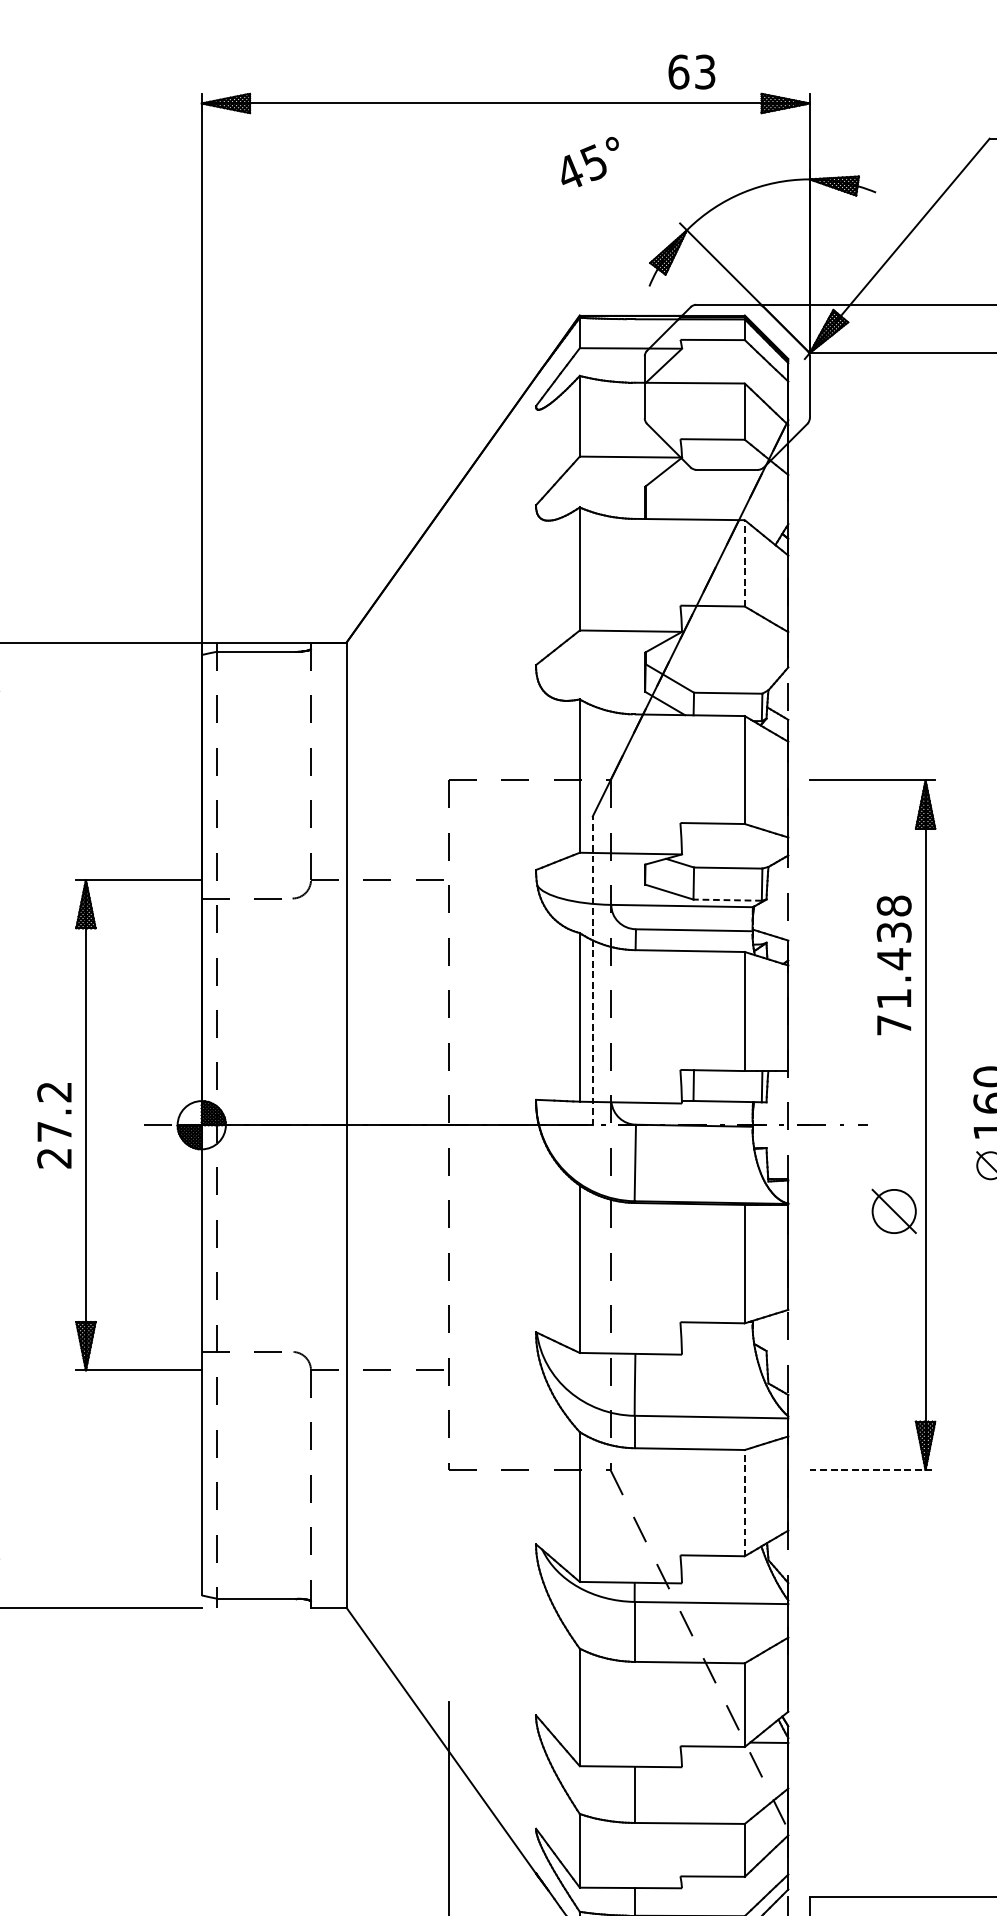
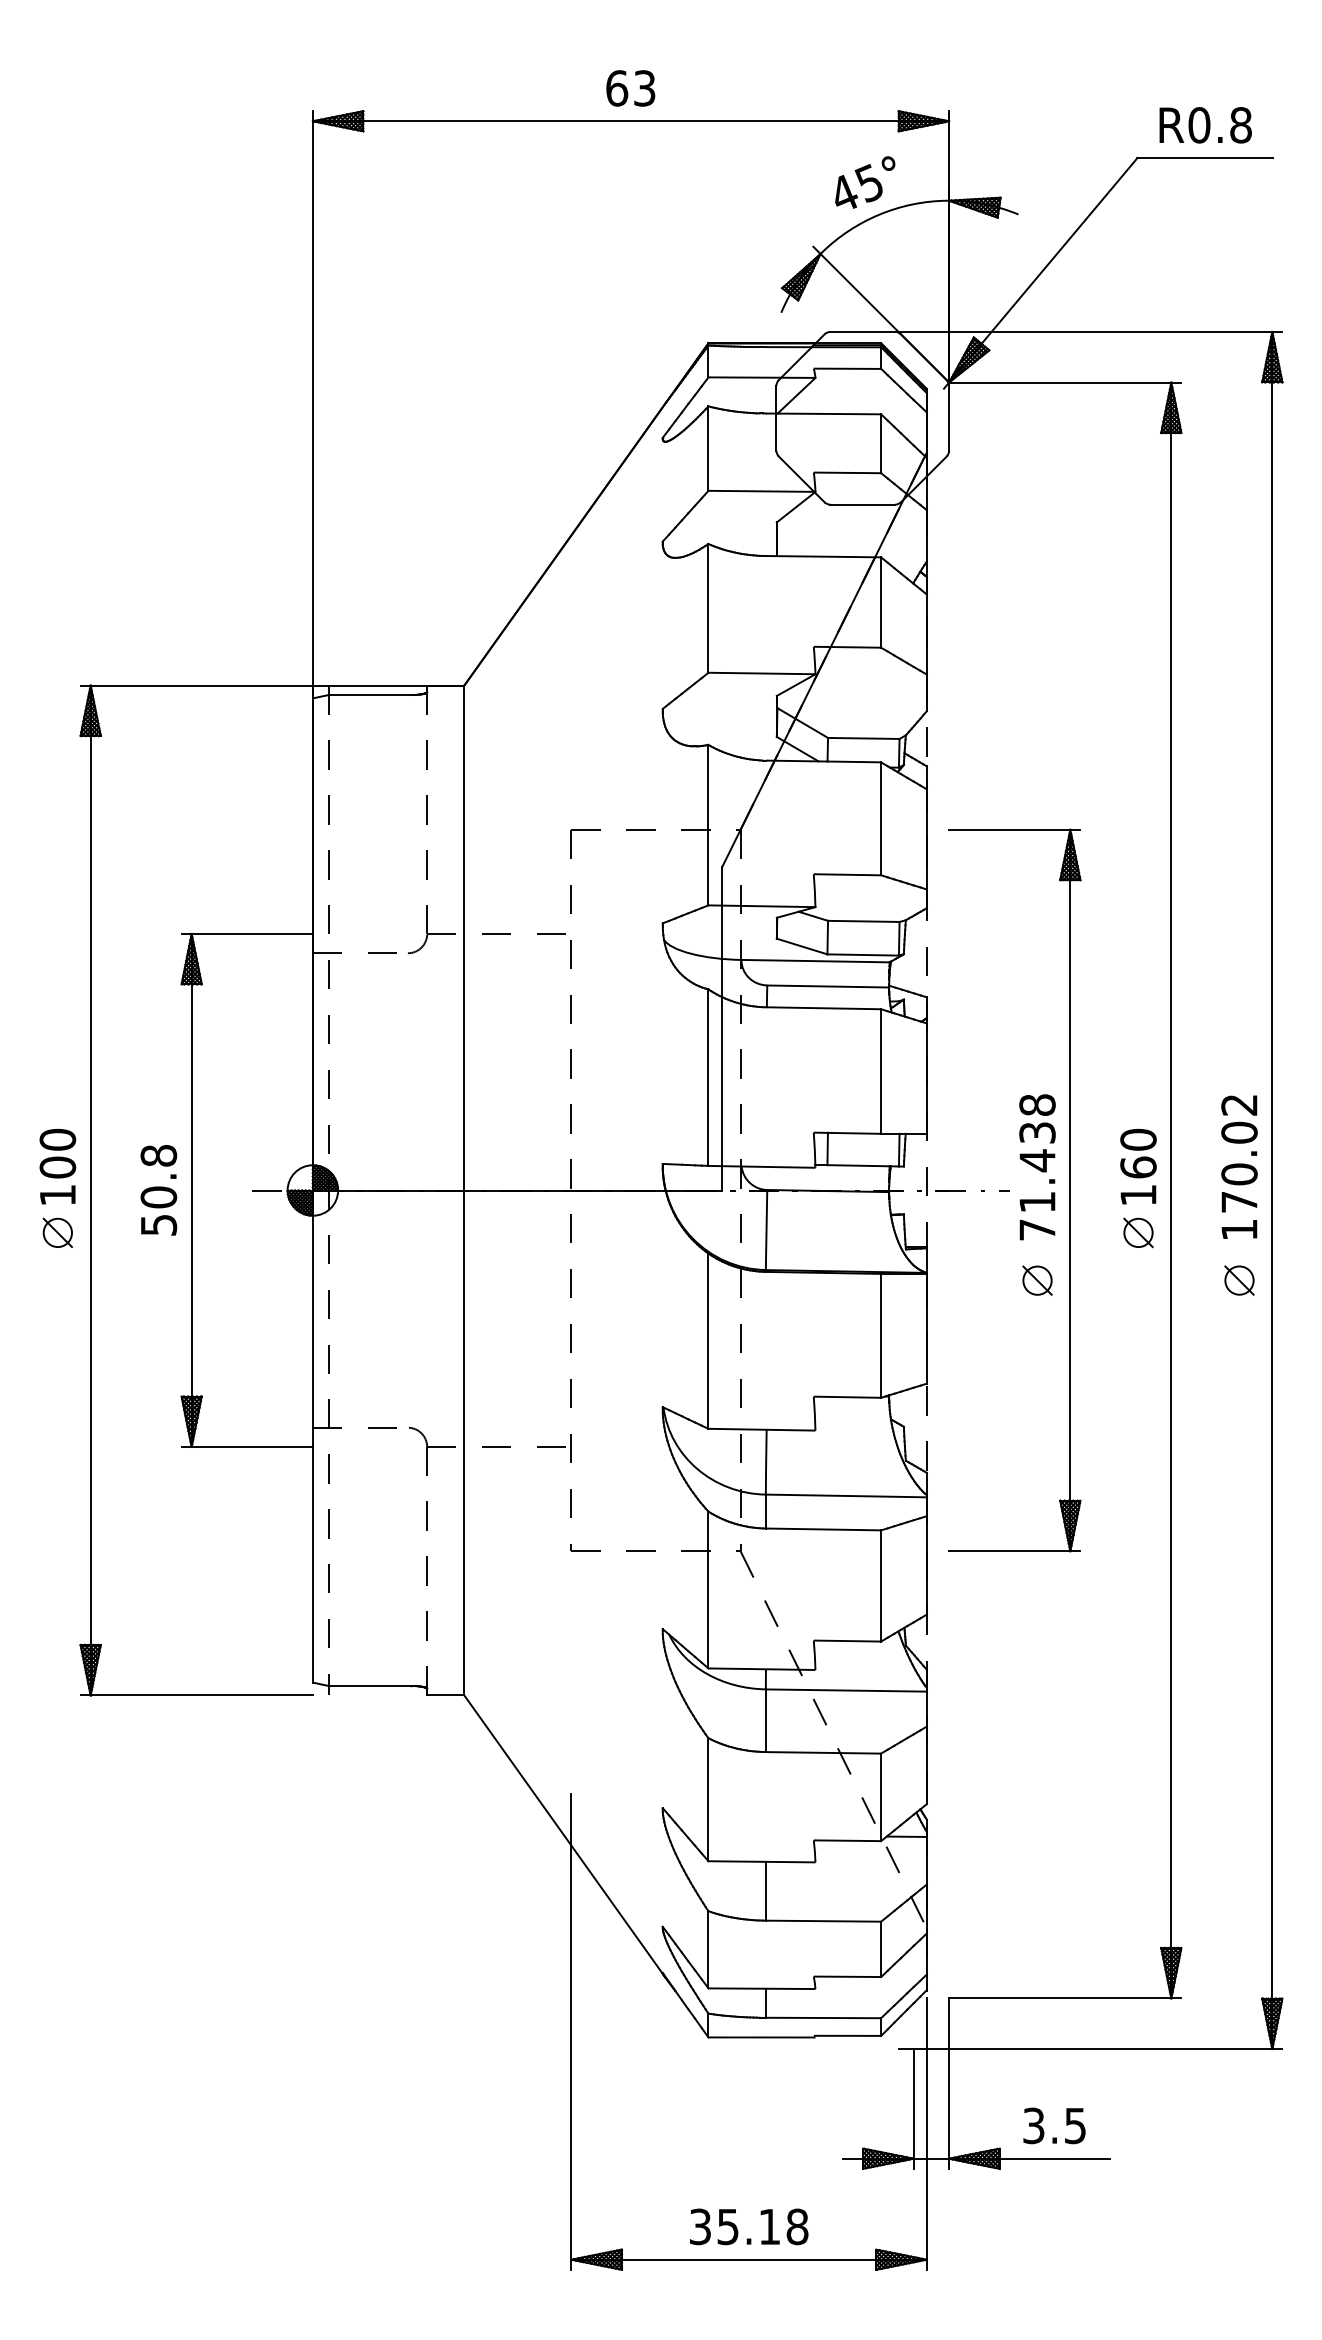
text: (691, 72) -> (630, 88), moved
text: (590, 161) -> (865, 182), moved
line: (745, 563) -> (881, 602), dashed -> solid
line: (727, 899) -> (863, 954), dashed -> solid
text: (894, 965) -> (1037, 1167), moved
line: (593, 970) -> (722, 1028), dashed -> solid
text: (54, 1125) -> (158, 1190), 27.2 -> 50.8
part: (894, 1211) -> (1037, 1280), size x0.62
line: (872, 1470) -> (1014, 1551), dashed -> solid
line: (745, 1502) -> (881, 1585), dashed -> solid

